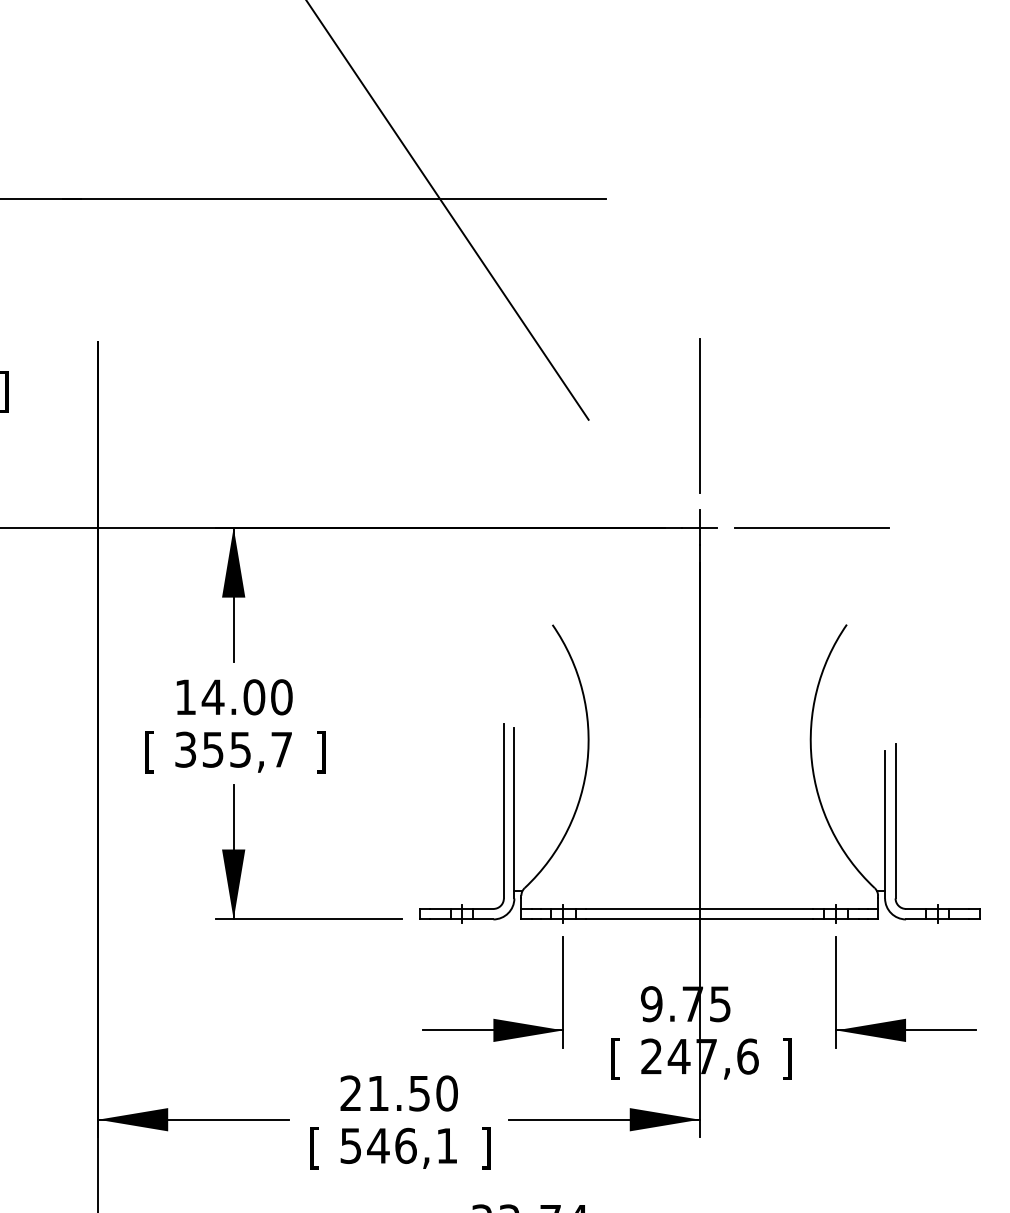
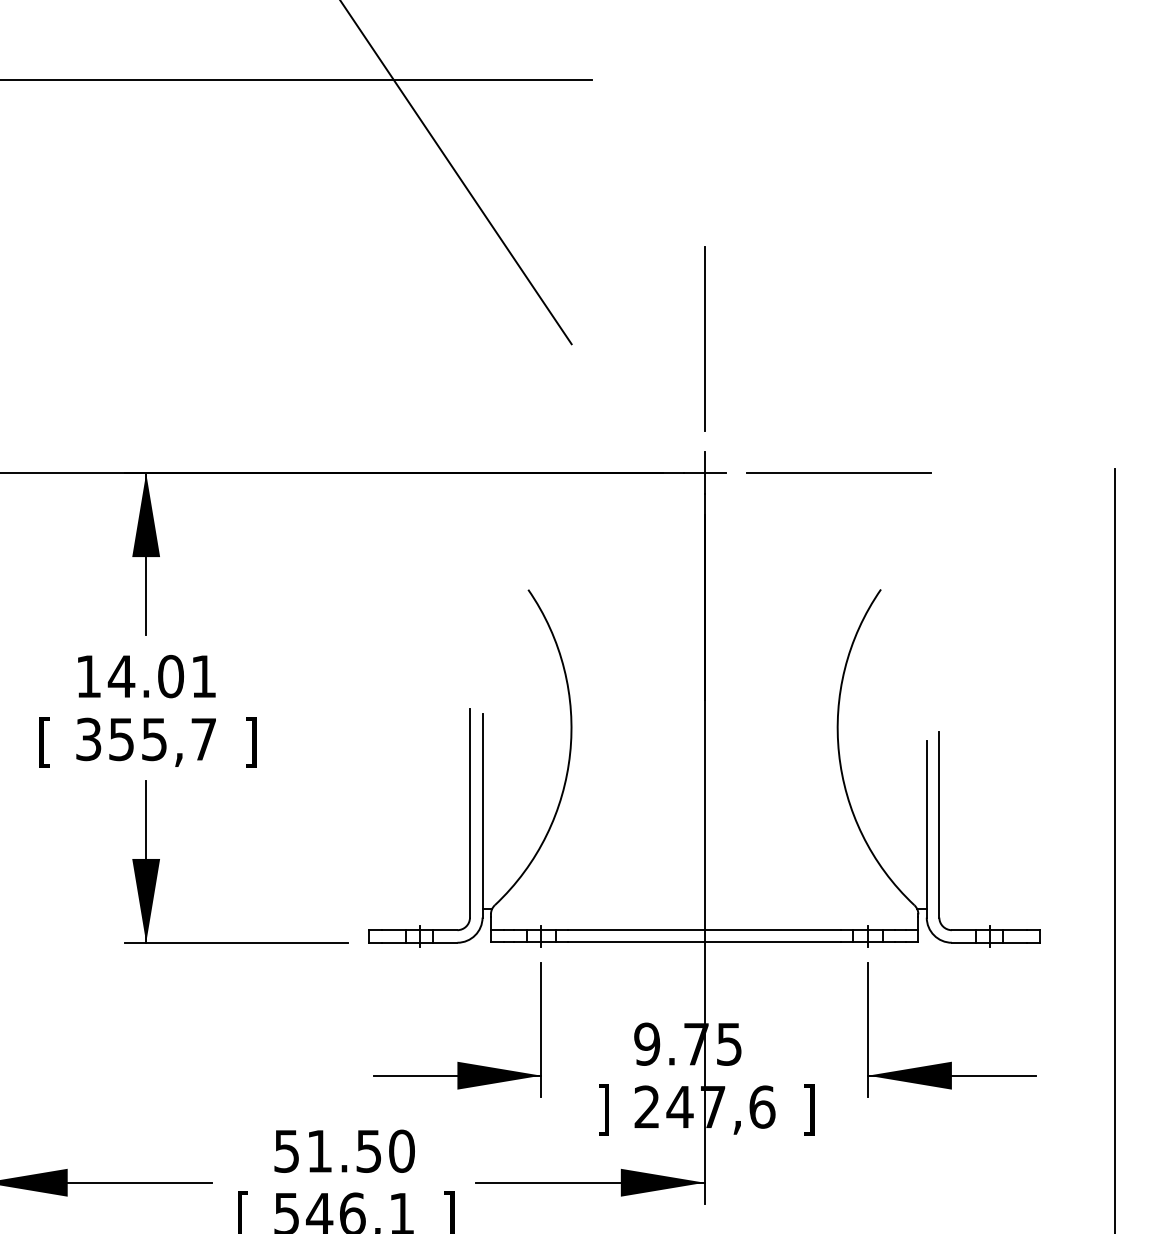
text: (281, 697) -> (203, 676), 14.00 -> 14.01
text: (615, 1058) -> (603, 1109), [ -> ]
text: (350, 1093) -> (286, 1151), 21.50 -> 51.50

